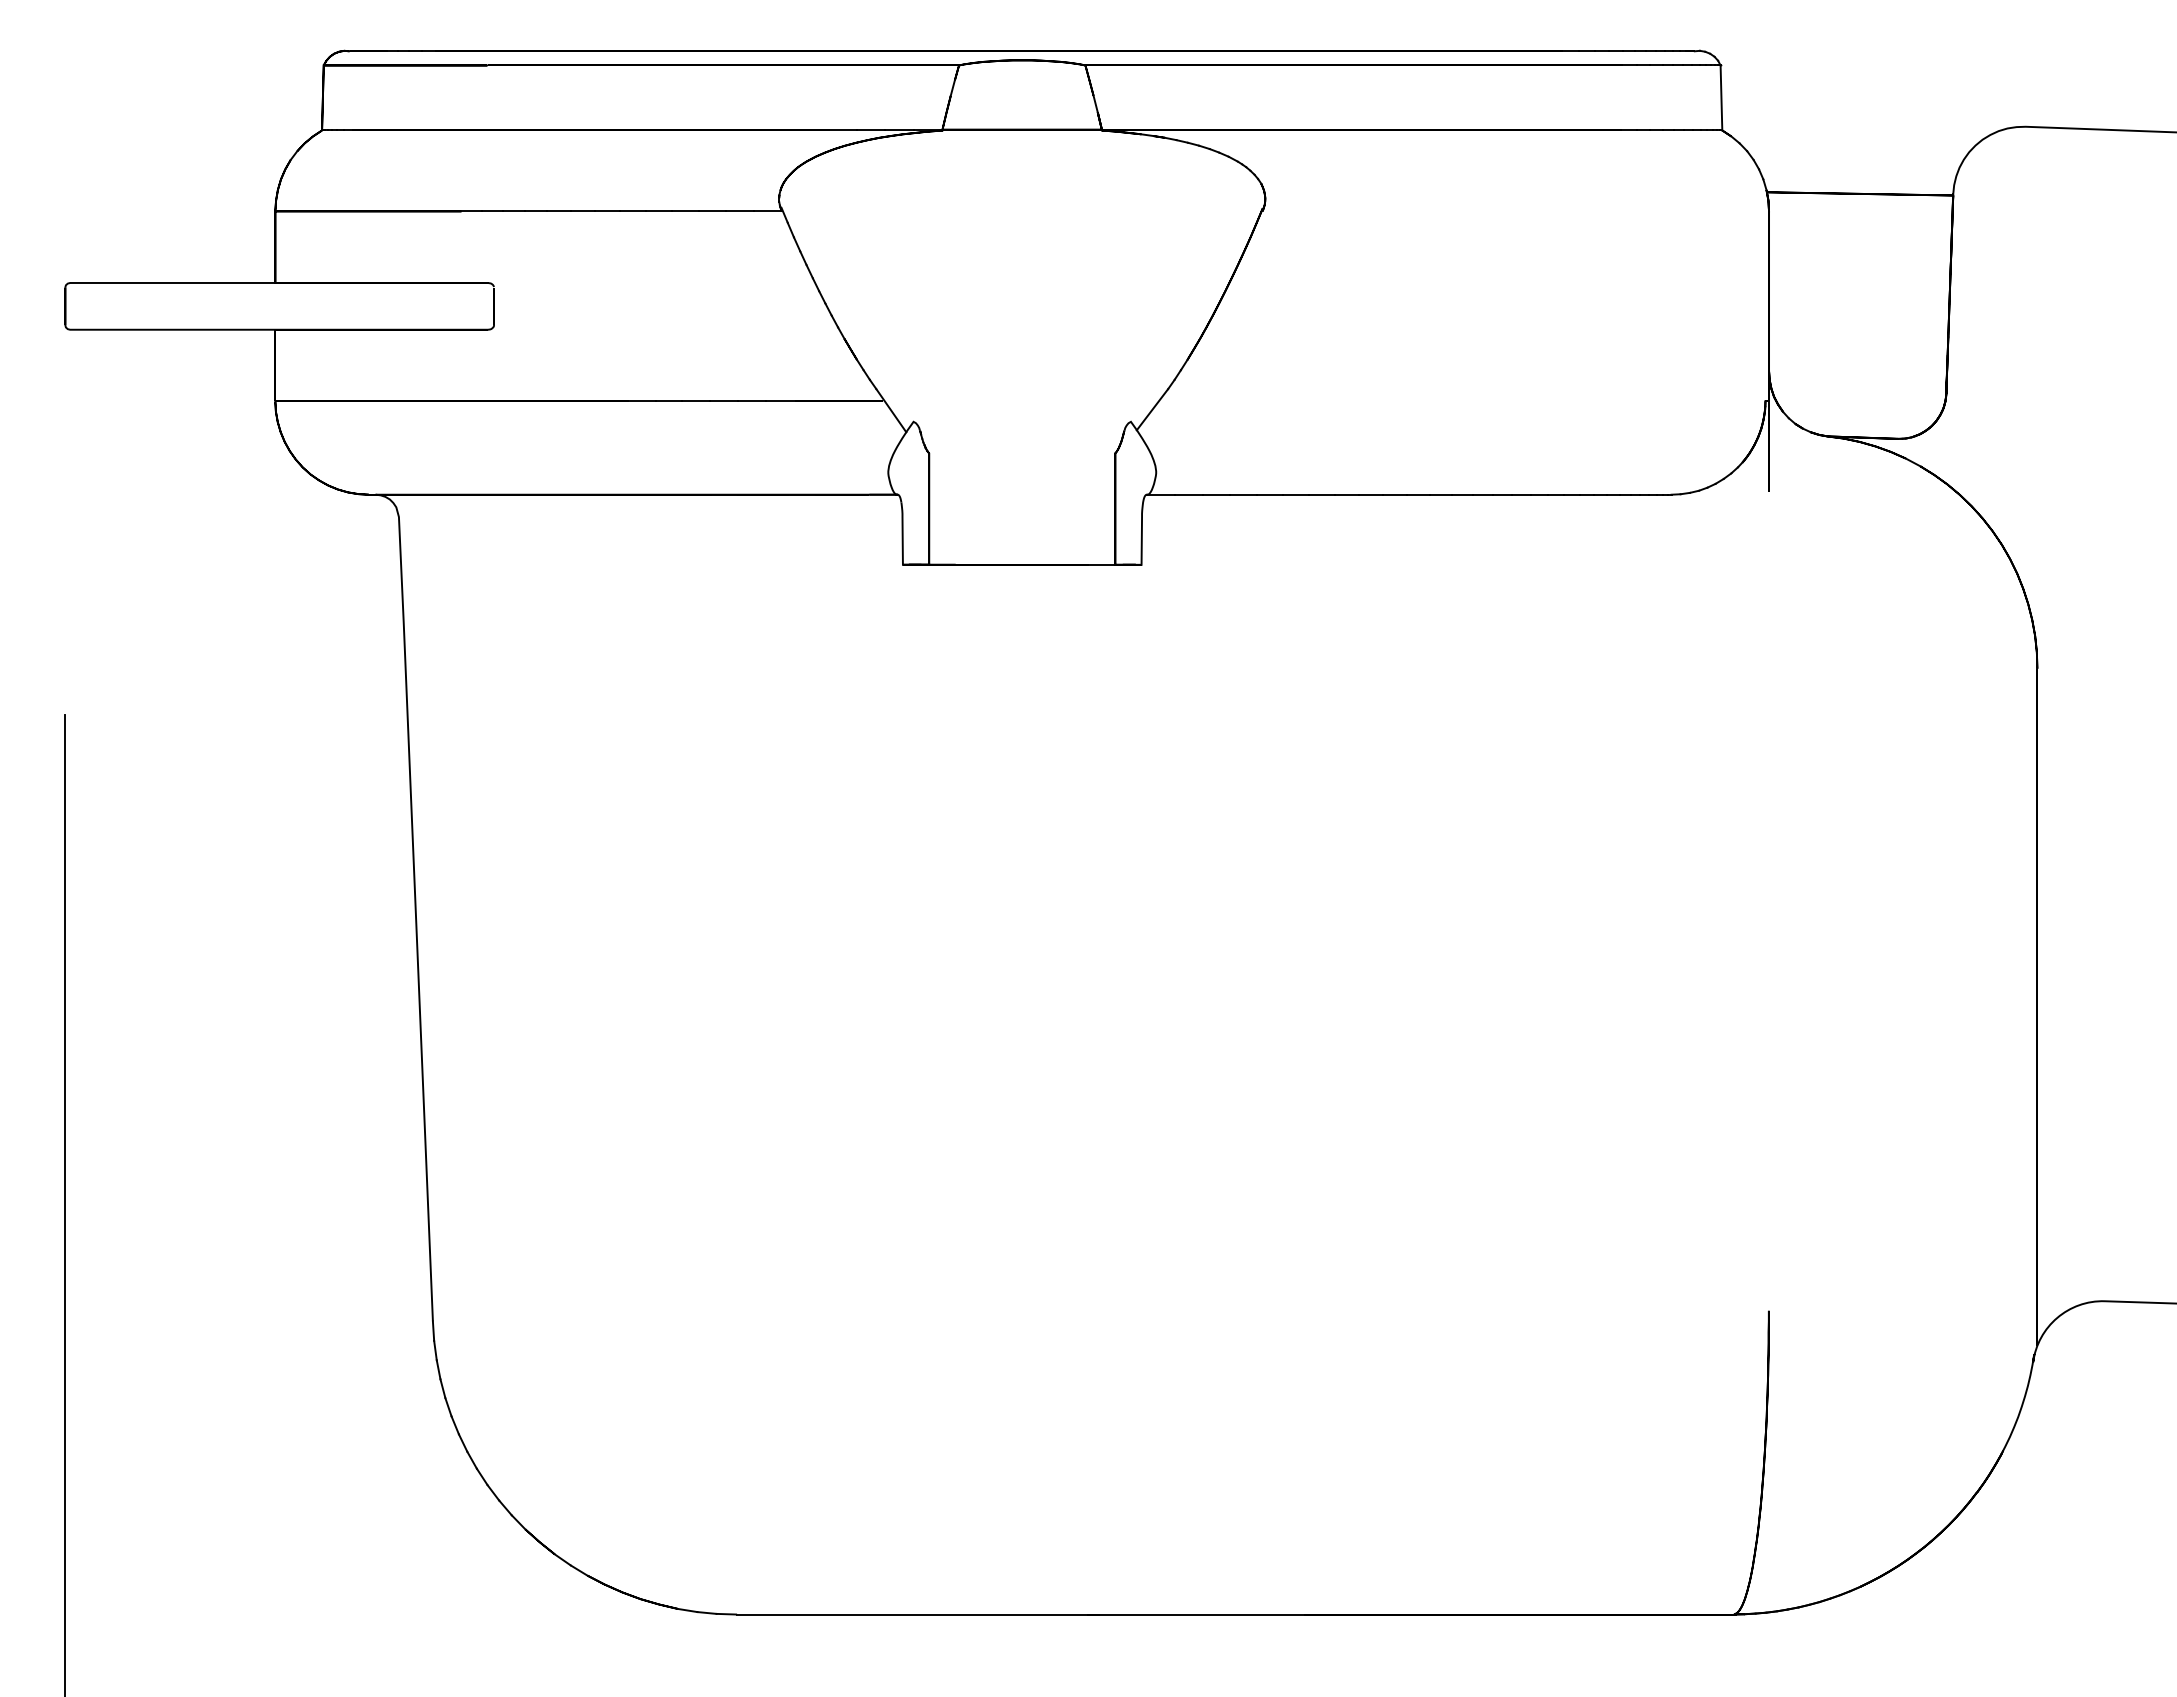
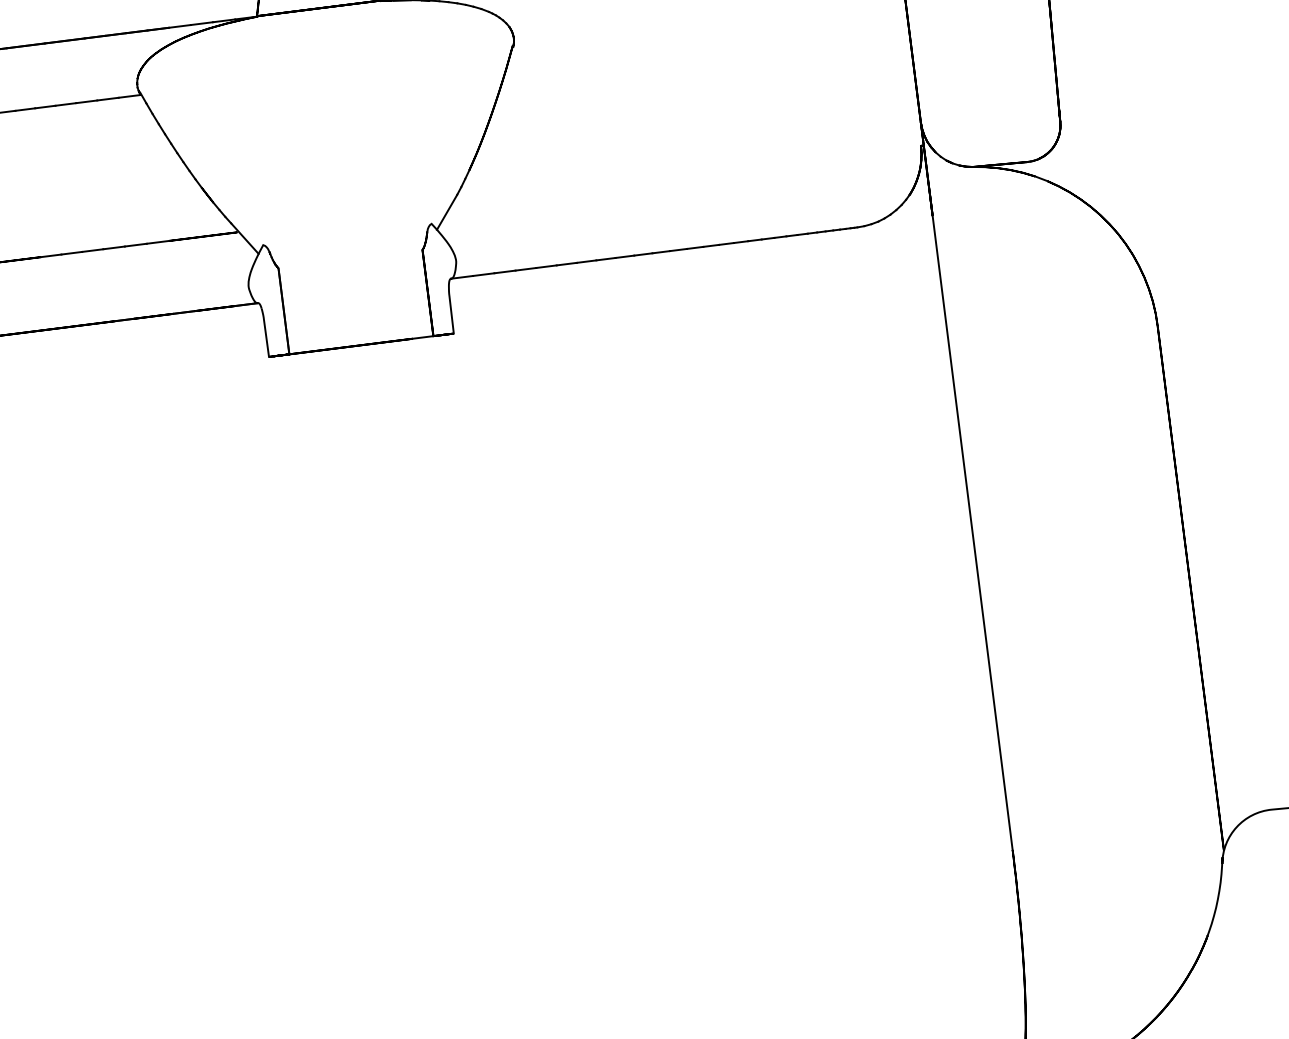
line: (1768, 887) -> (970, 522), added

